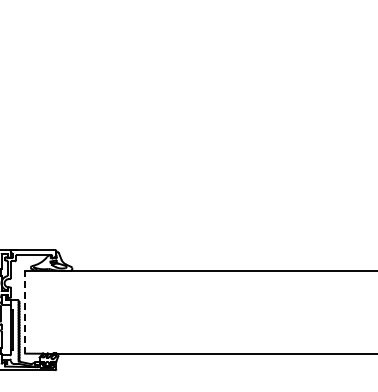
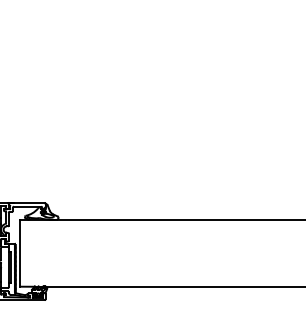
line: (25, 311) -> (20, 252), dashed -> solid

